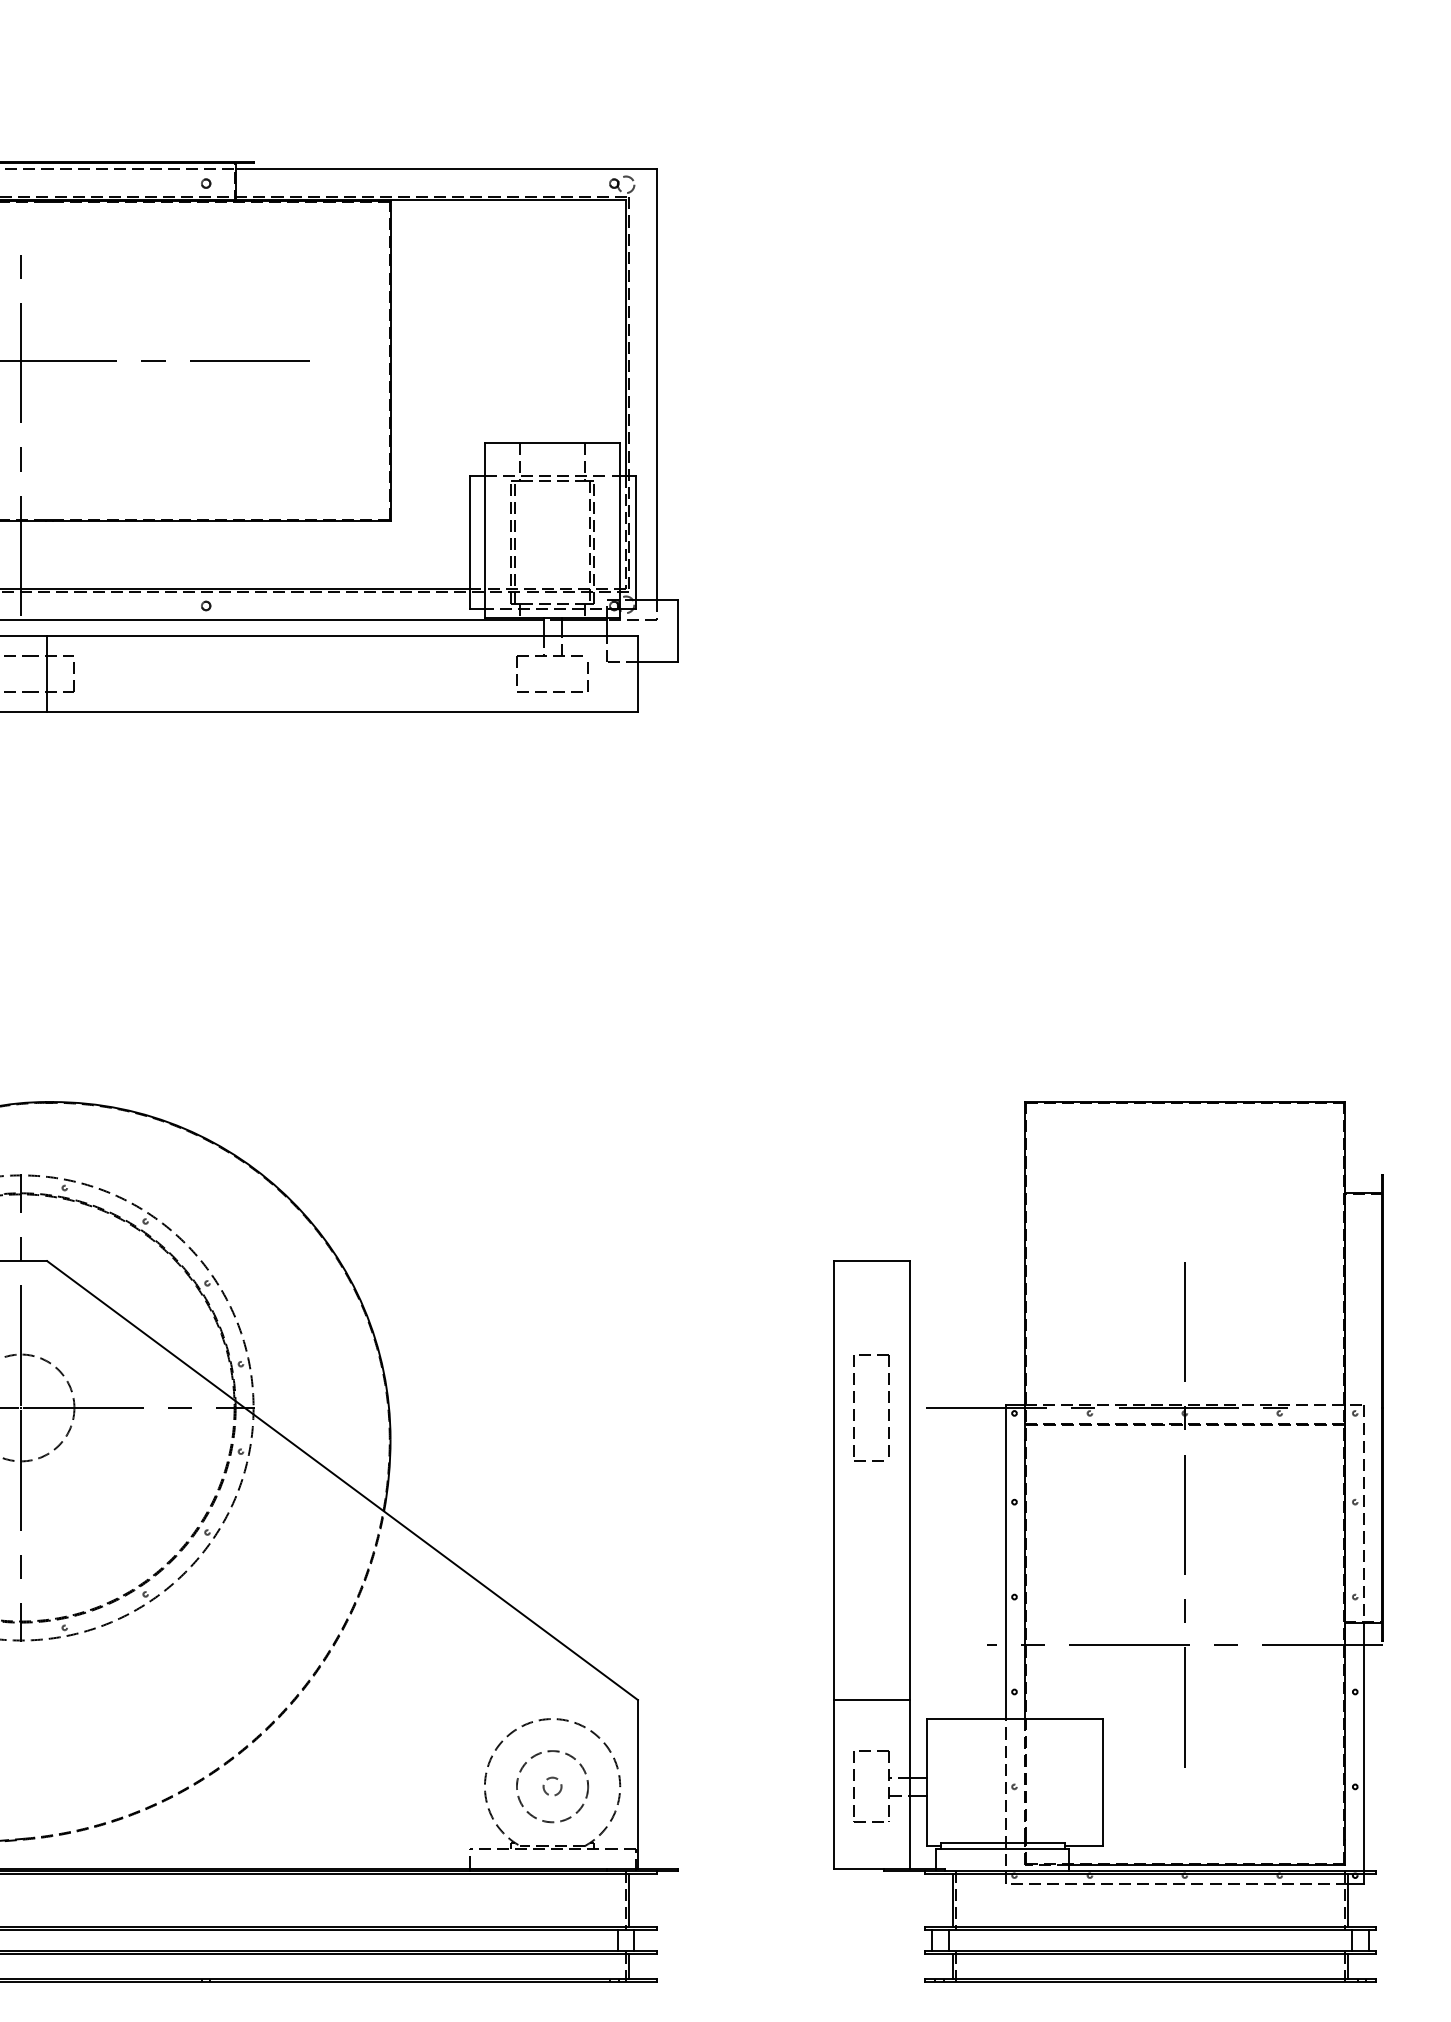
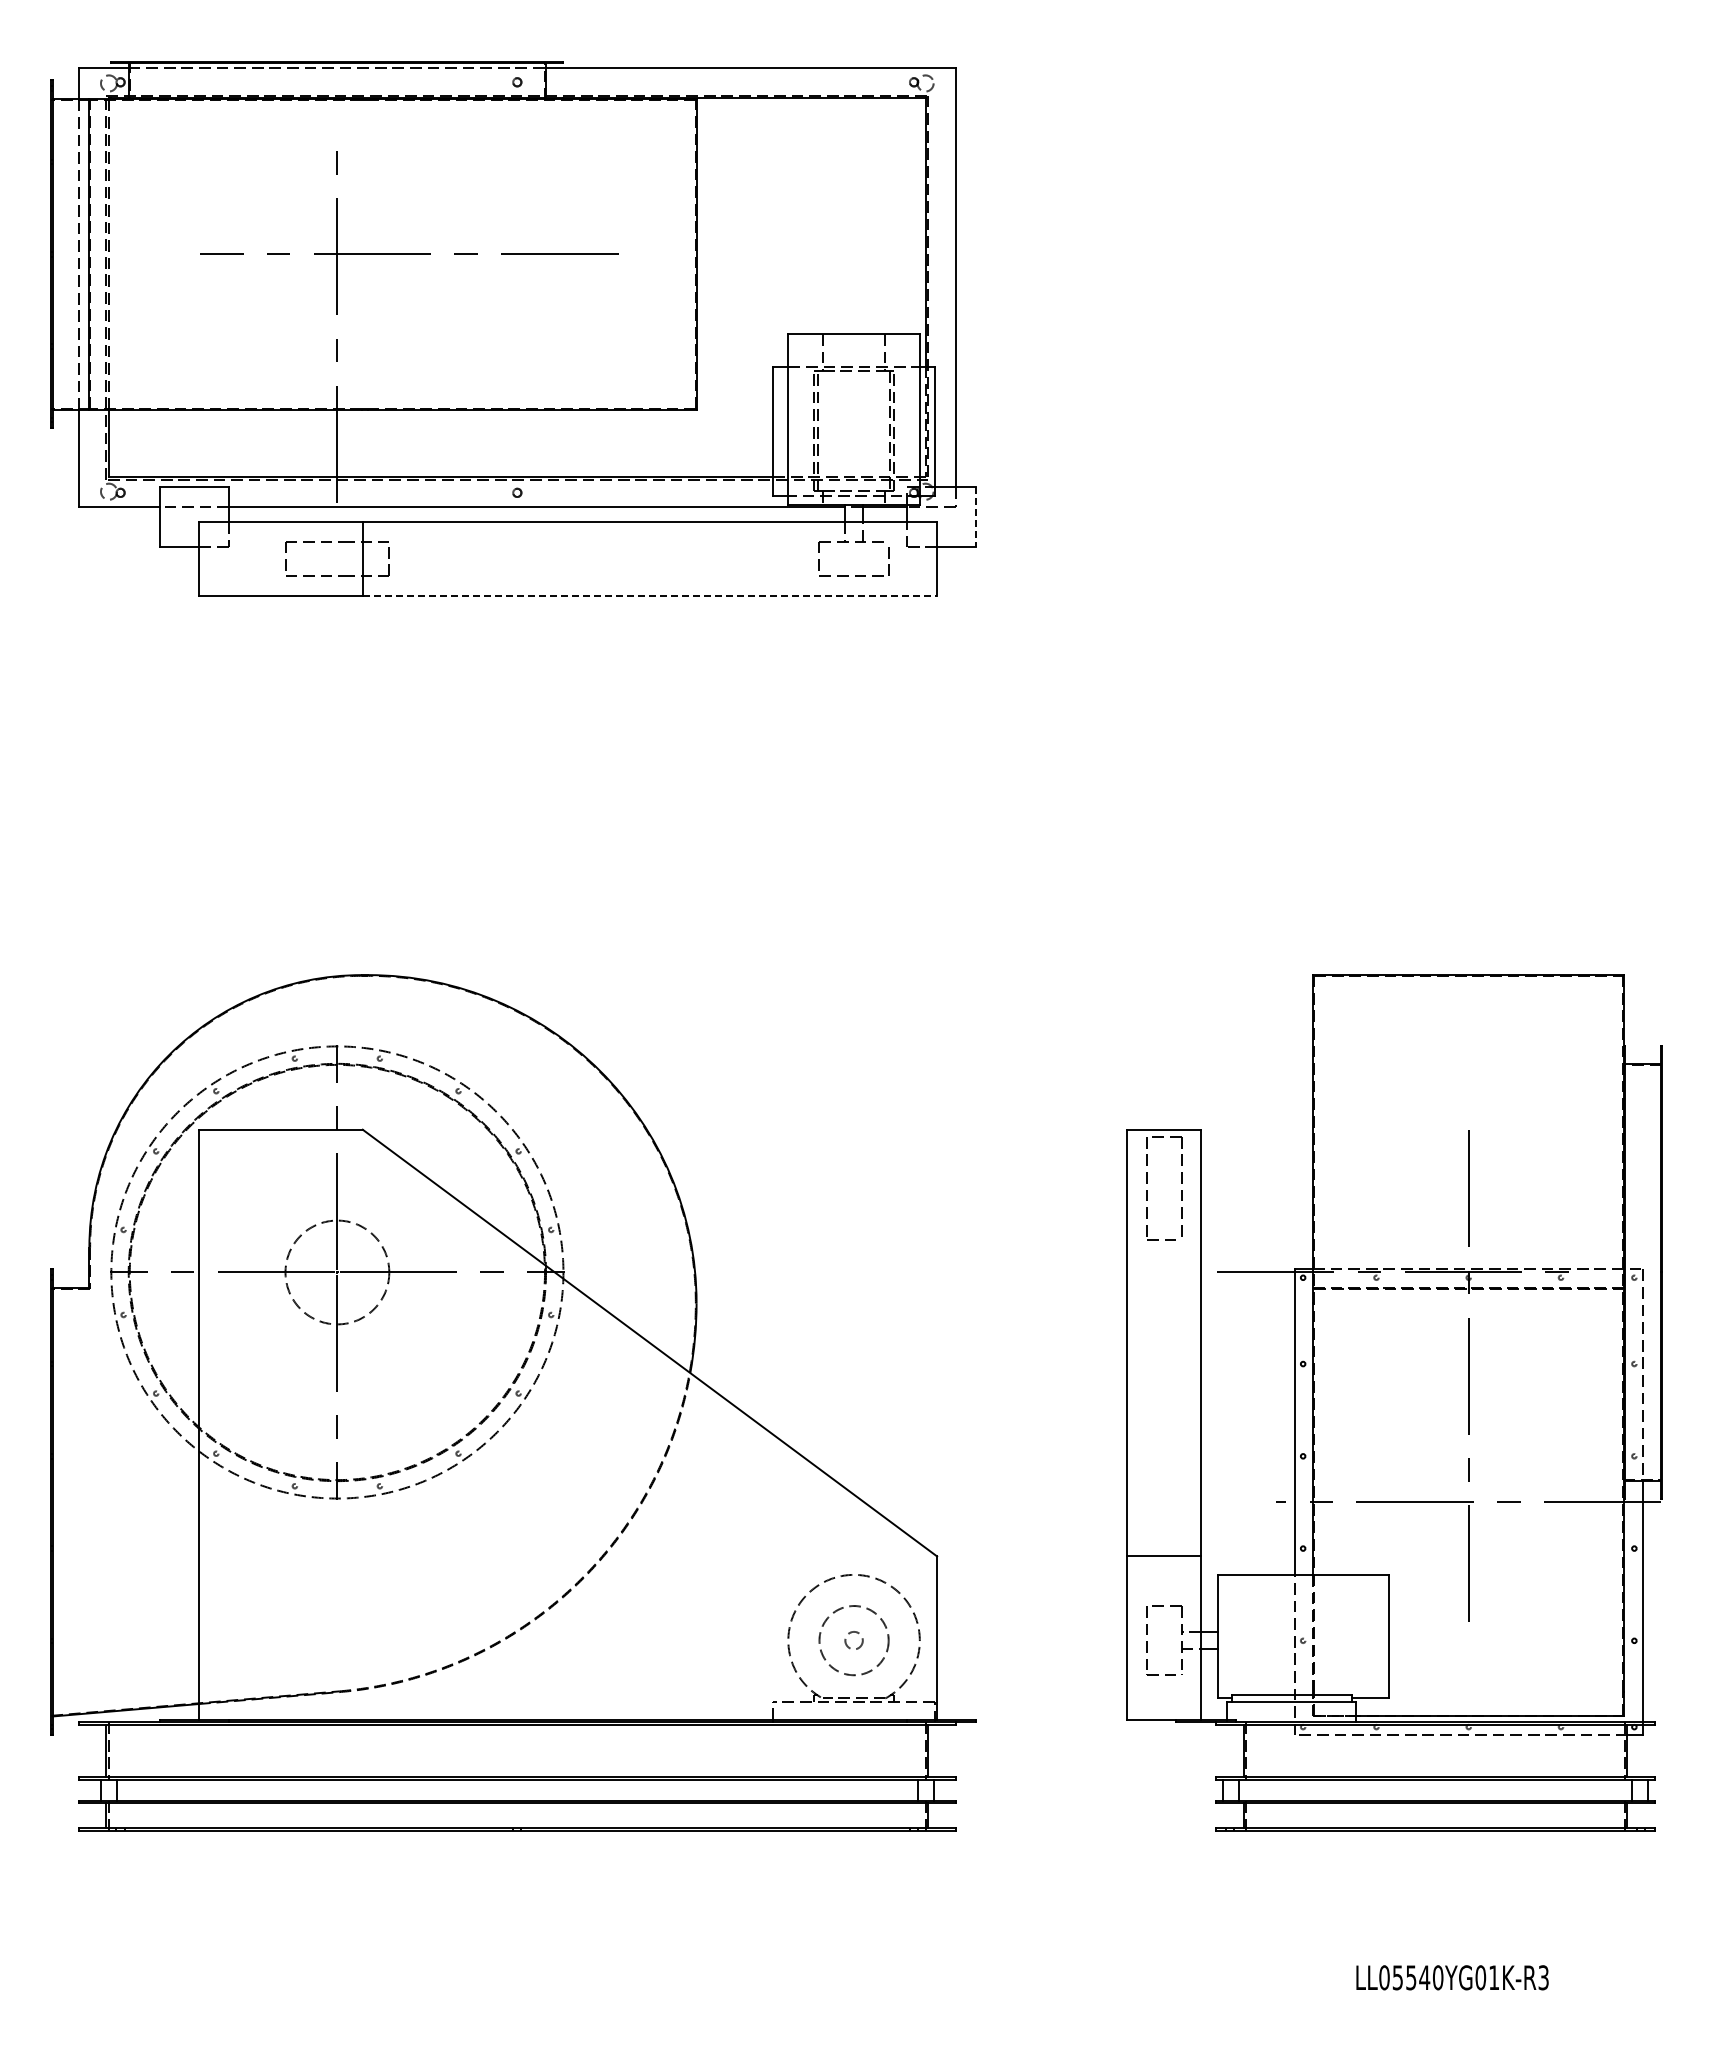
line: (678, 631) -> (976, 517), solid -> dashed
line: (343, 711) -> (650, 595), solid -> dashed
part: (854, 1410) -> (1147, 1190), moved

